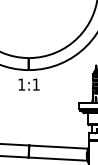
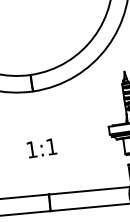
text: (28, 84) -> (41, 148), moved

